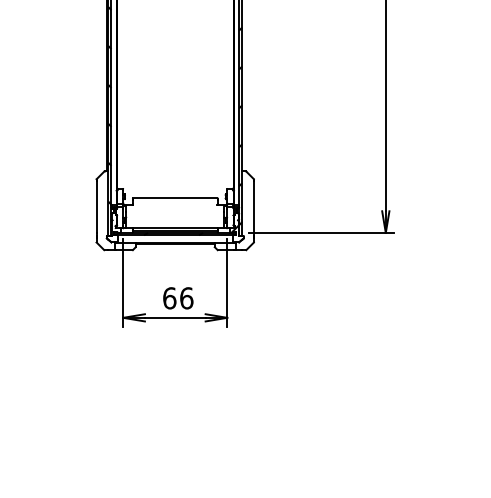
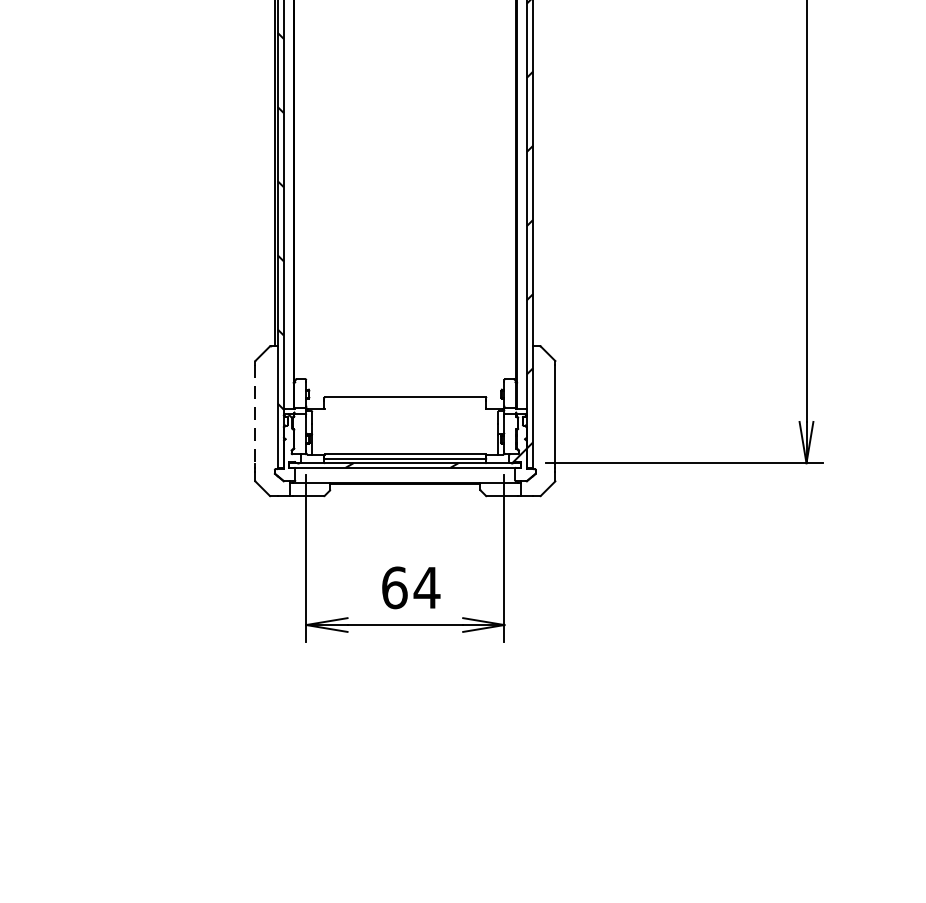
line: (96, 207) -> (255, 414), solid -> dashed
text: (186, 298) -> (426, 588), 66 -> 64

